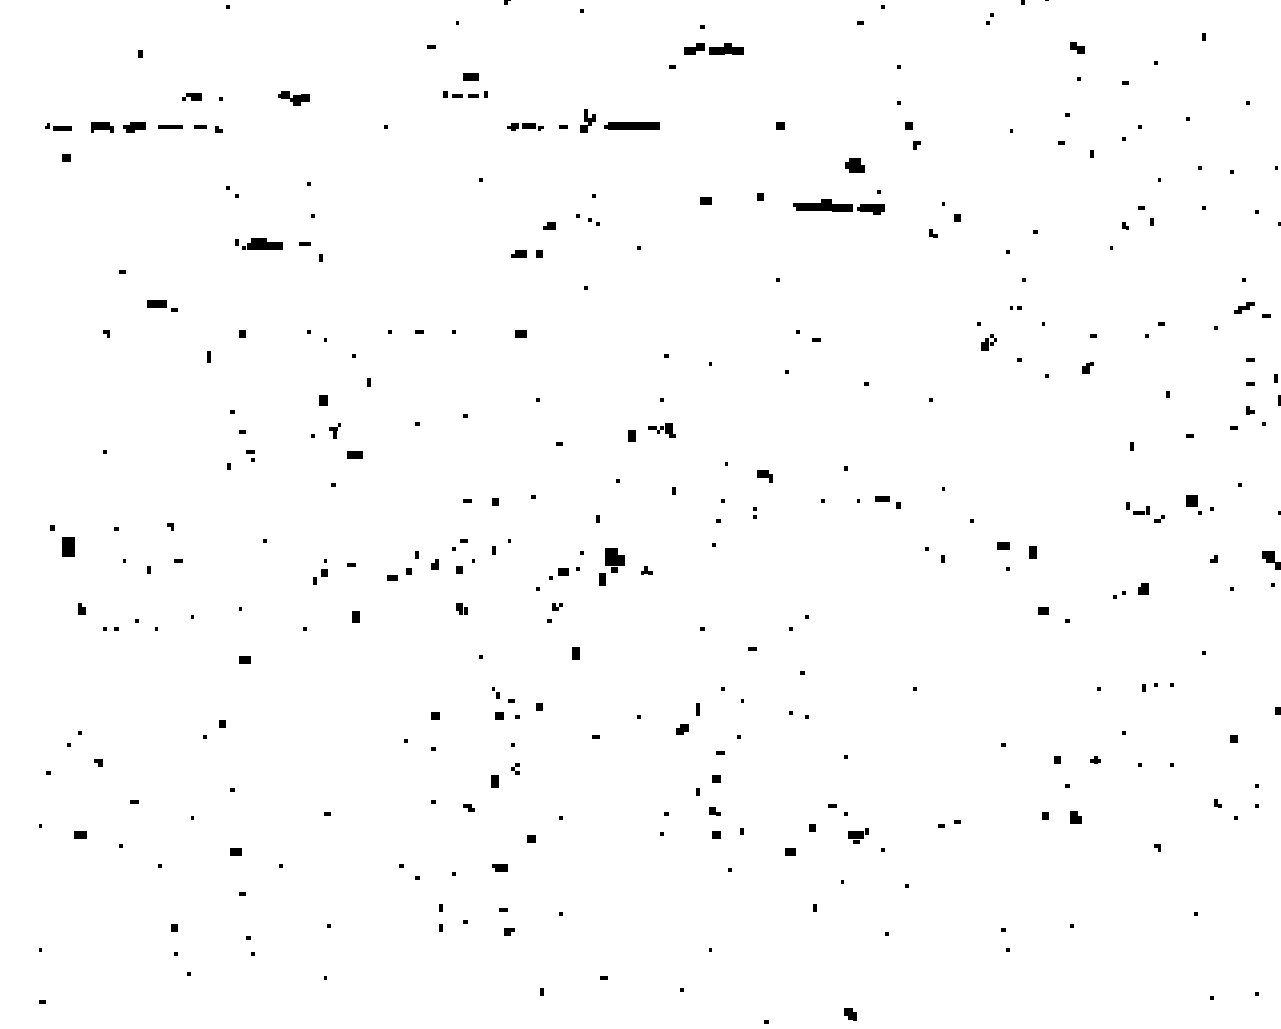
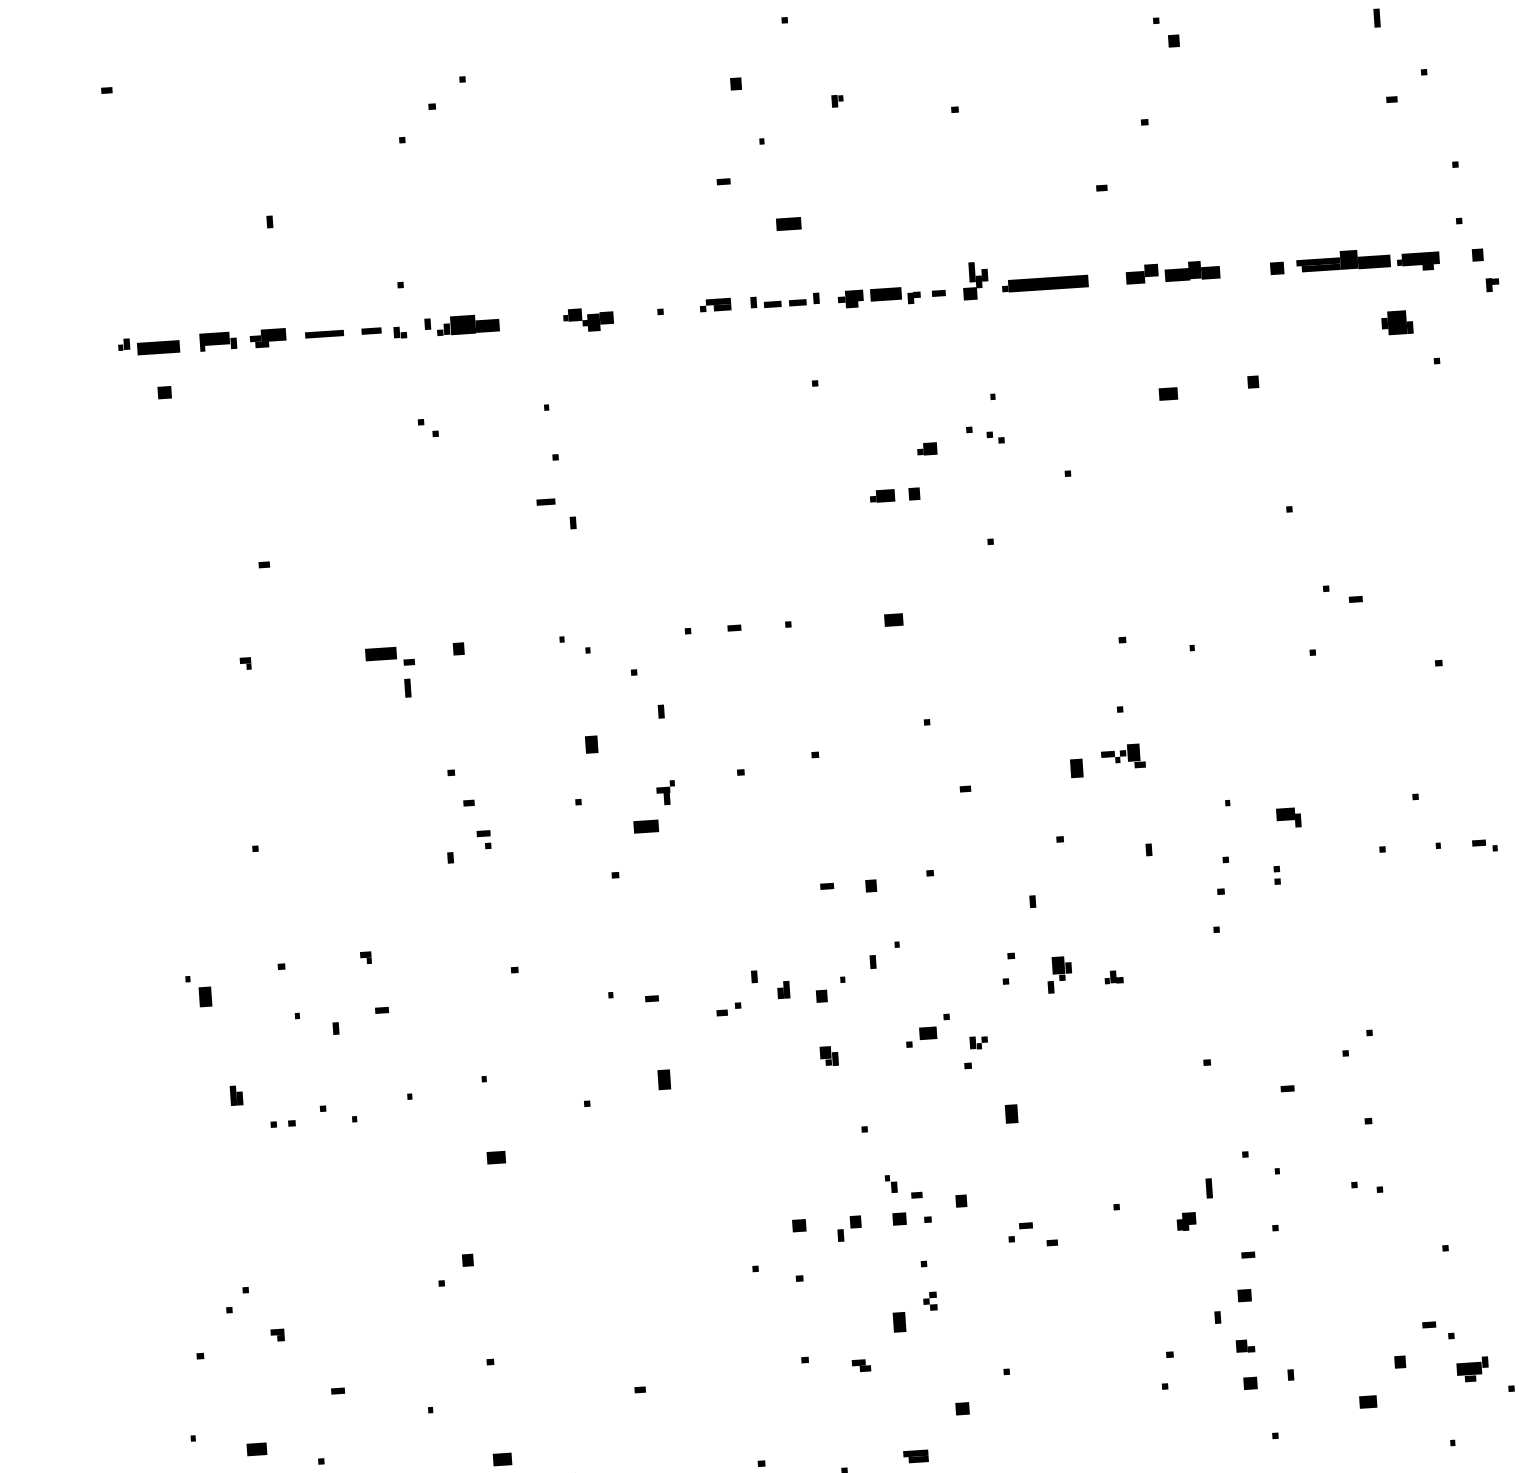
part: (713, 48) -> (1172, 271), moved
part: (465, 94) -> (785, 300), moved
part: (191, 96) -> (714, 303), moved
part: (293, 98) -> (588, 319), moved
part: (58, 127) -> (149, 346), size x1.43
part: (525, 127) -> (878, 297), size x1.43
part: (838, 206) -> (1367, 260), moved
part: (258, 243) -> (461, 323), moved
part: (162, 305) -> (389, 656), moved
part: (334, 430) -> (665, 791), moved
part: (888, 502) -> (1484, 845), size x0.62
part: (62, 540) -> (198, 990), size x0.62
part: (459, 544) -> (1019, 1231), moved
part: (611, 566) -> (1058, 974), size x0.62
part: (558, 573) -> (920, 1036), moved
part: (399, 574) -> (728, 1008), size x0.62
part: (320, 576) -> (849, 1228), moved

